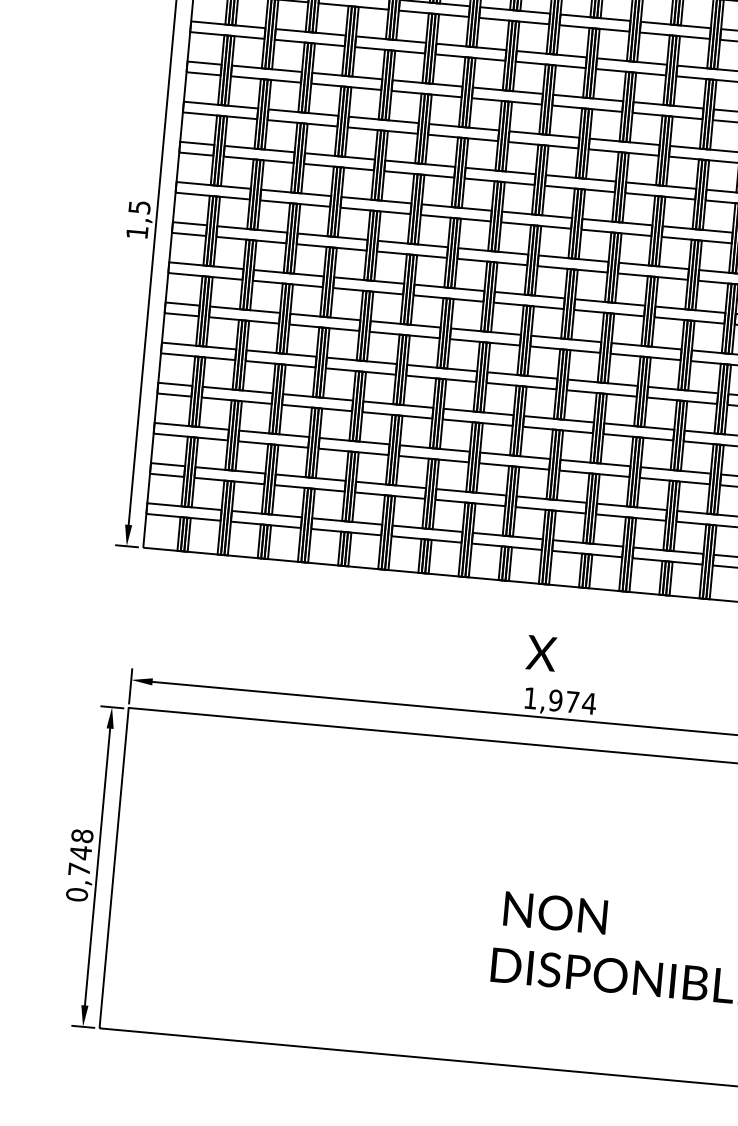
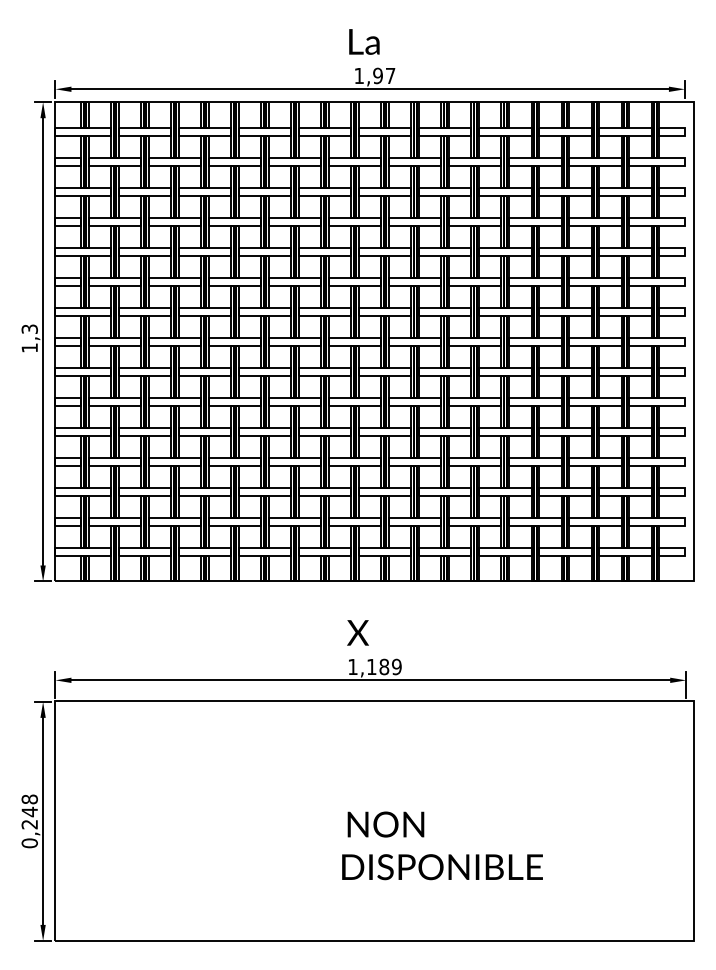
text: (137, 206) -> (28, 328), 1,5 -> 1,3
text: (571, 701) -> (383, 666), 1,974 -> 1,189
text: (78, 869) -> (29, 824), 0,748 -> 0,248

